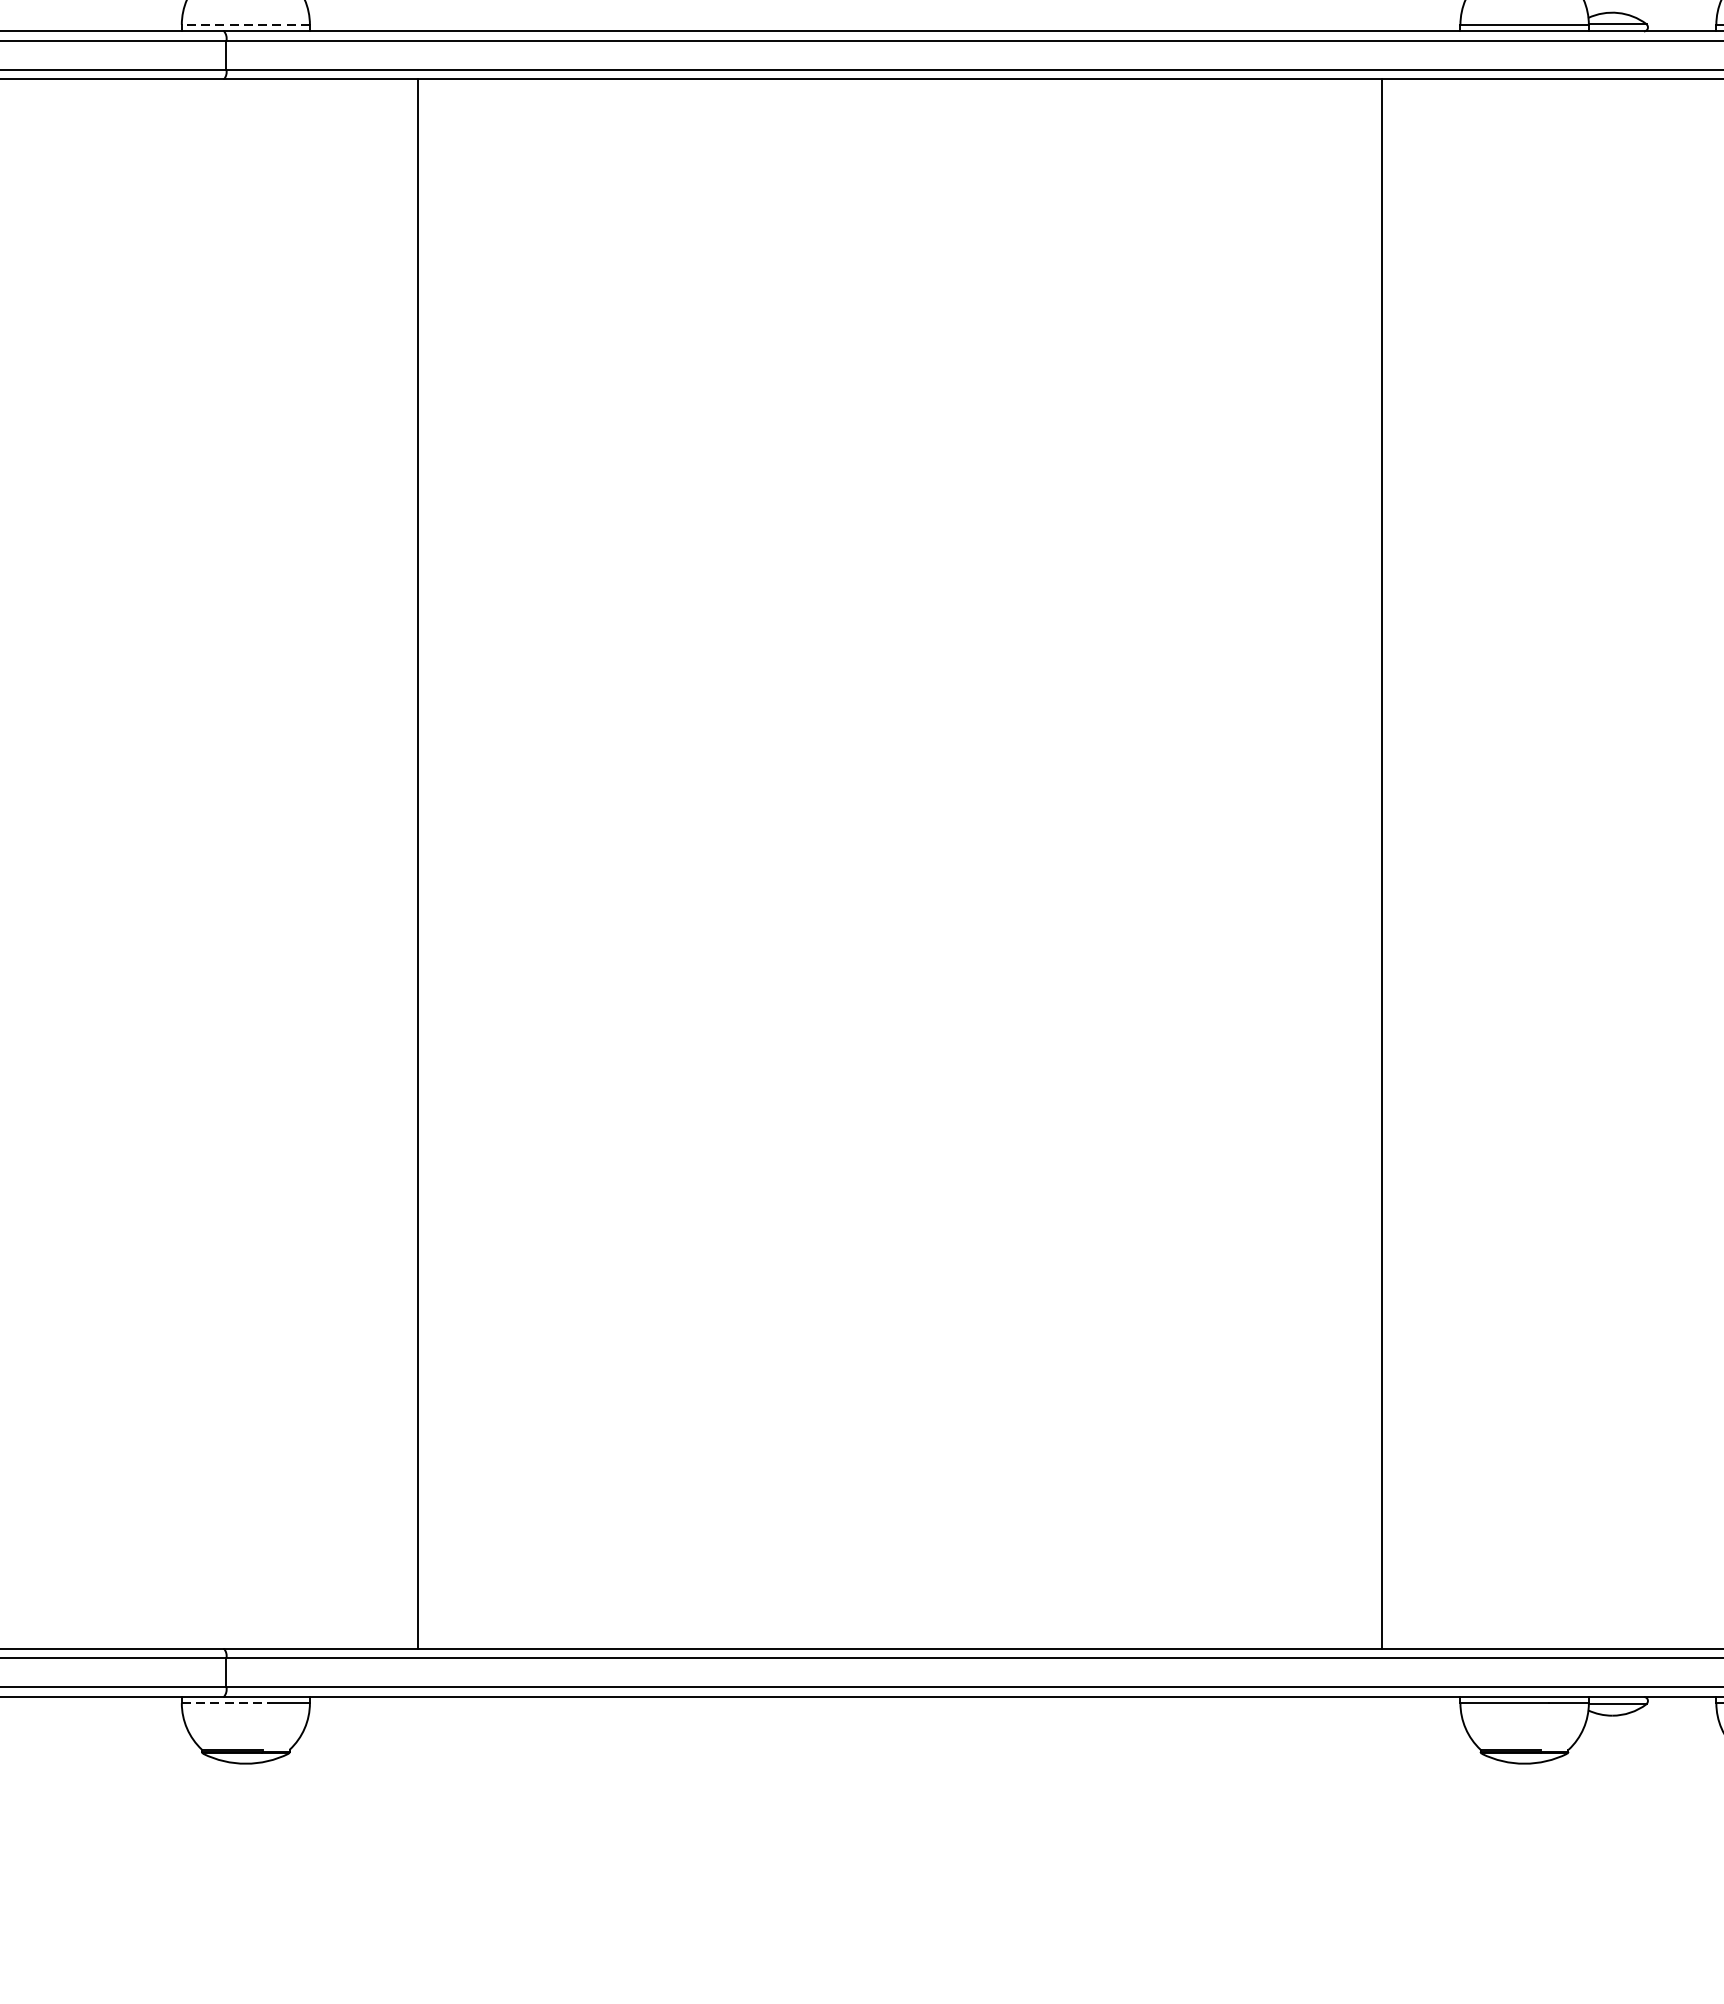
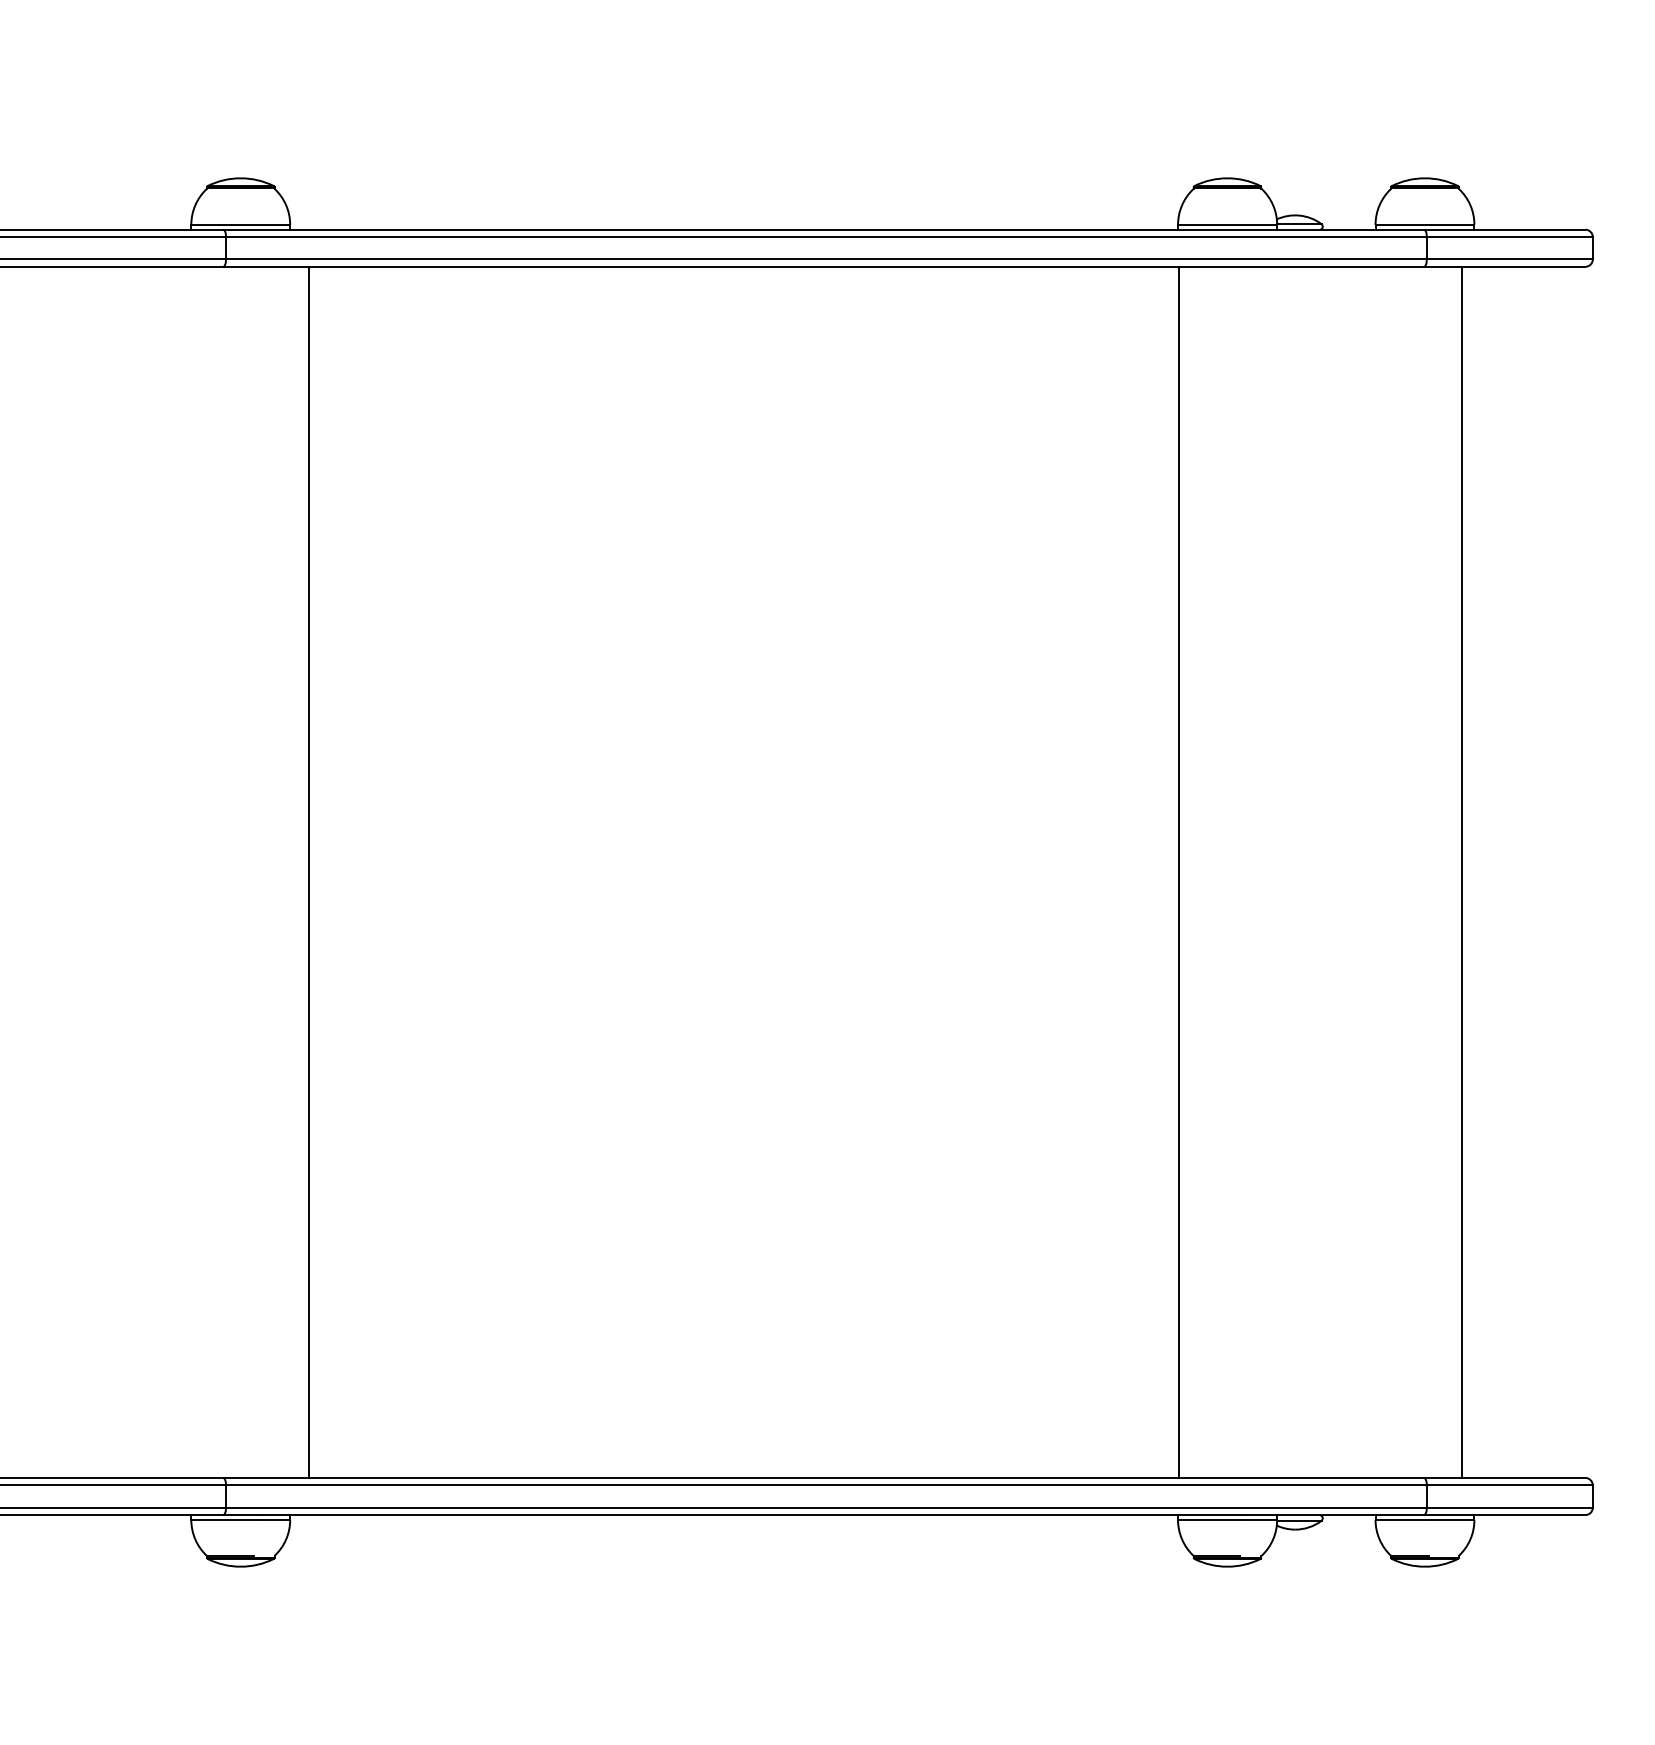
line: (245, 24) -> (240, 224), dashed -> solid
line: (417, 862) -> (309, 871), moved
line: (1381, 862) -> (1179, 871), moved
line: (226, 1702) -> (225, 1519), dashed -> solid

